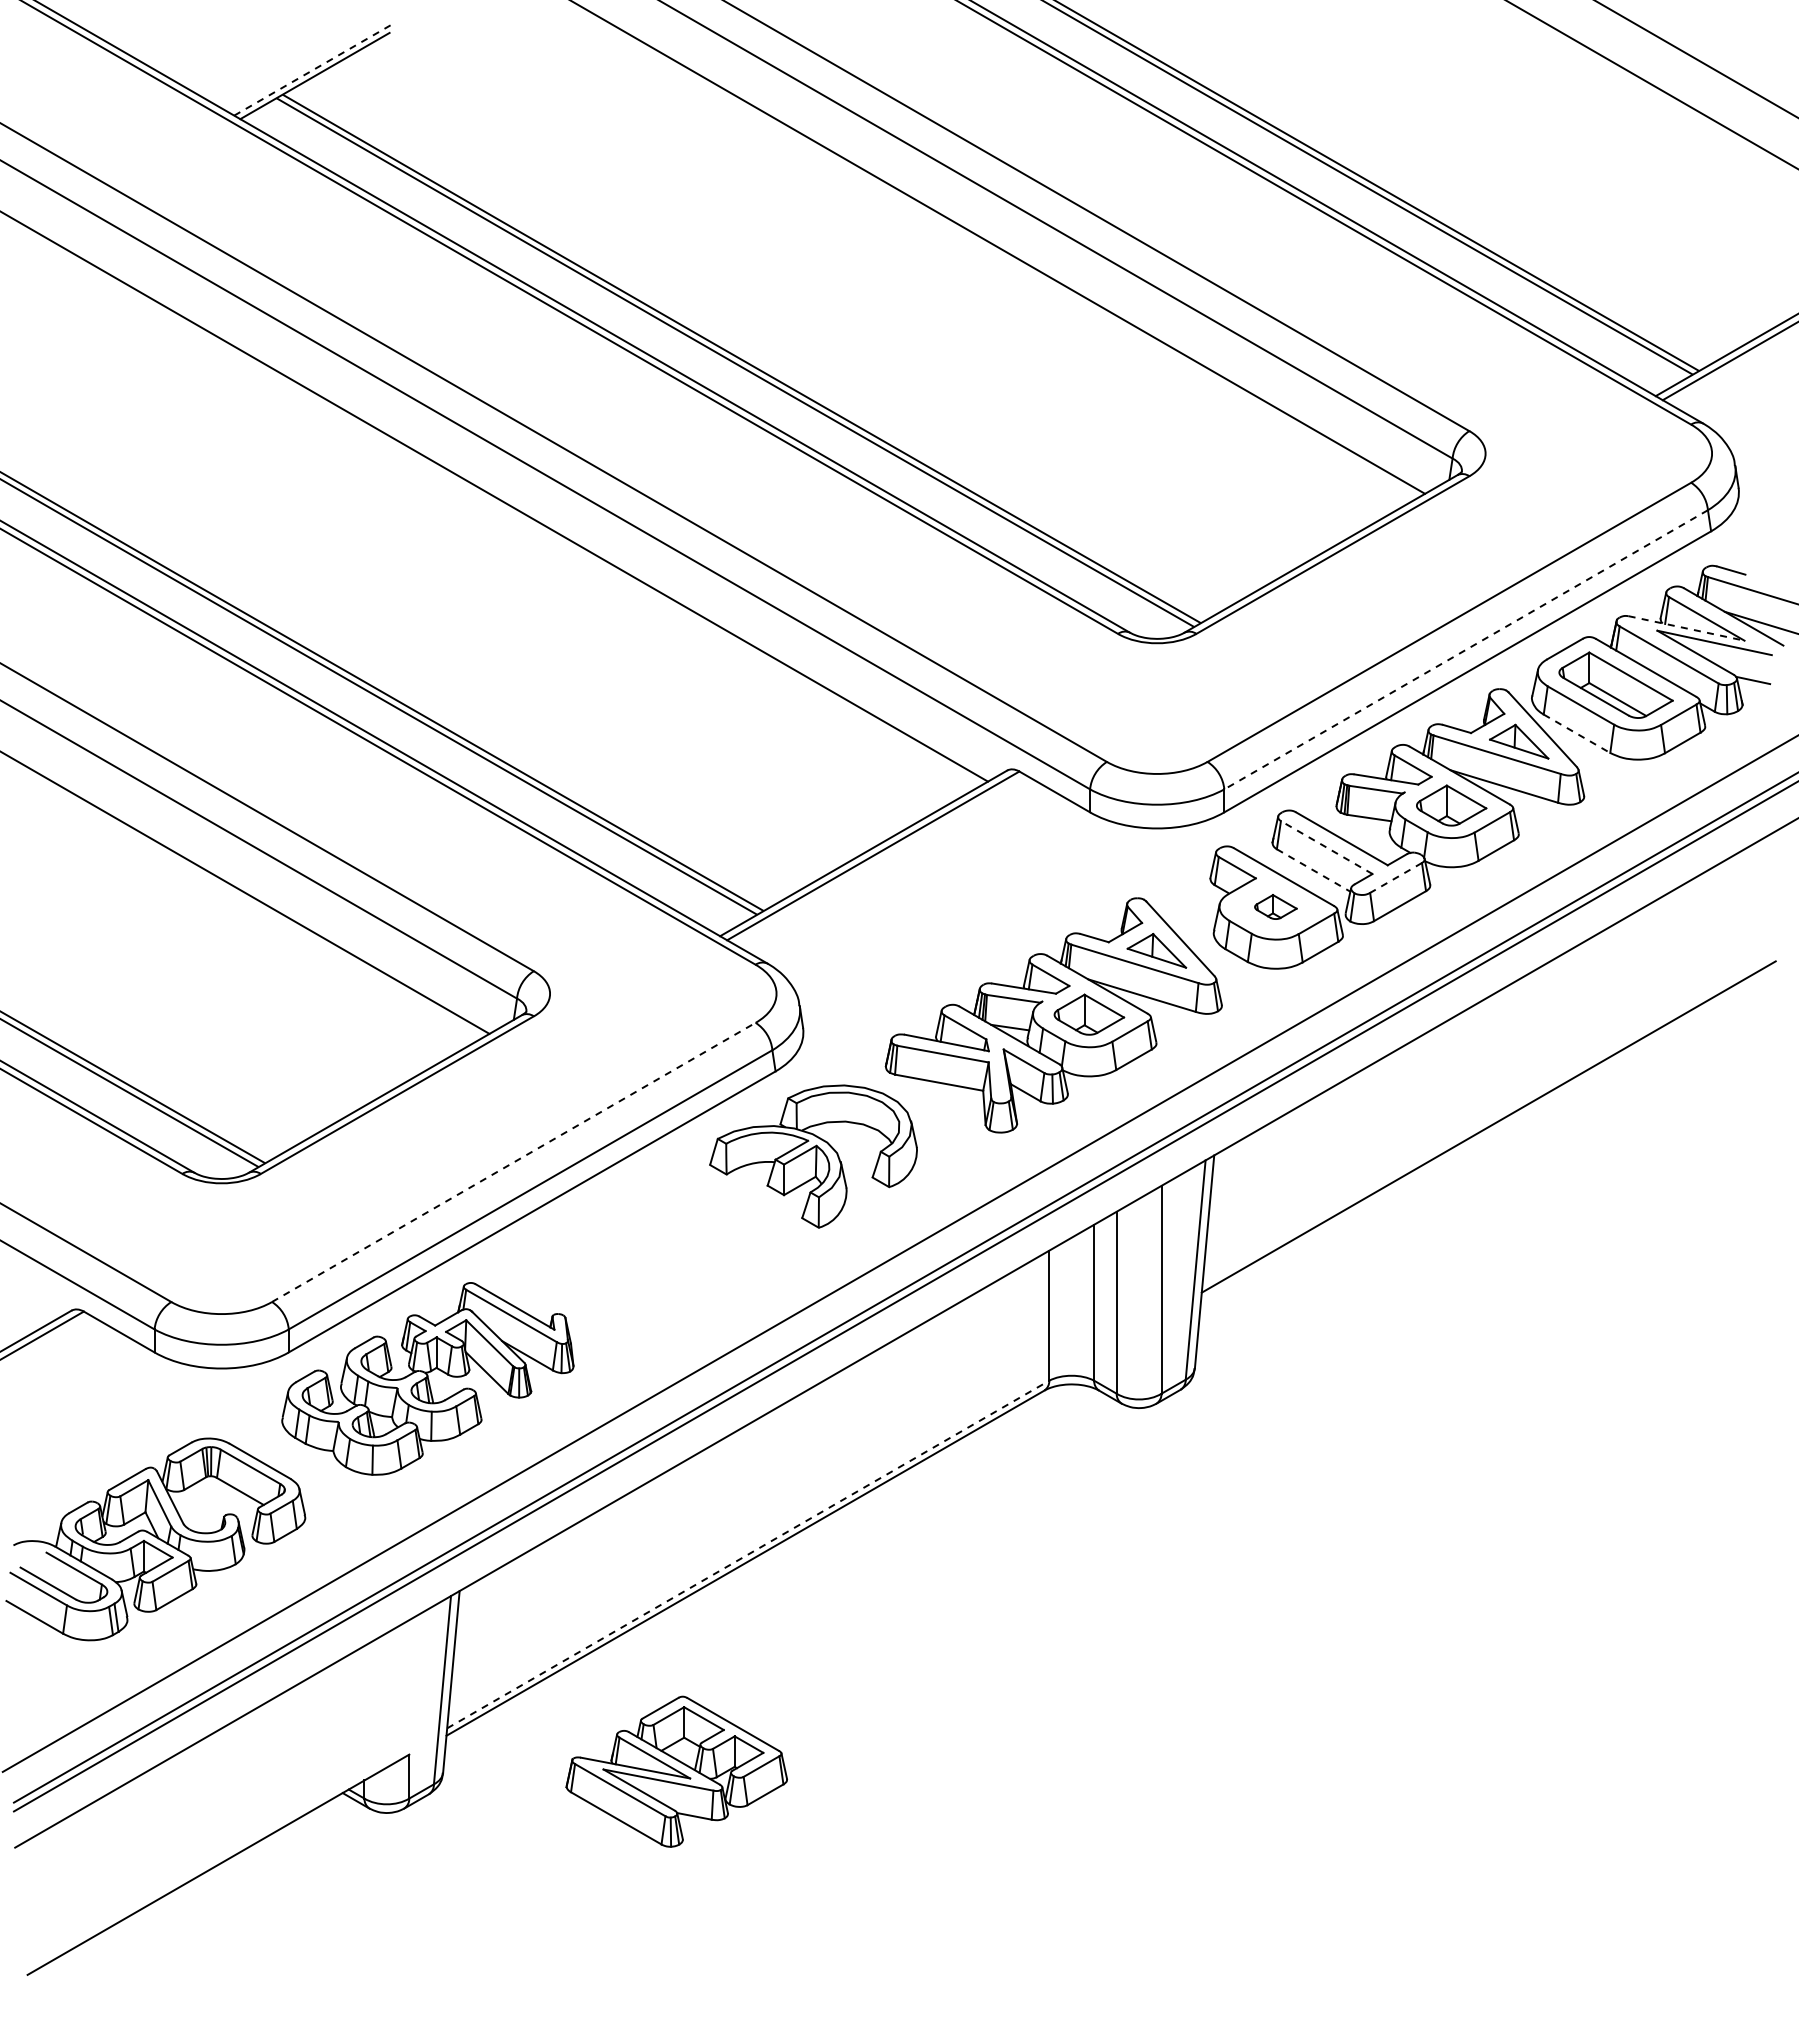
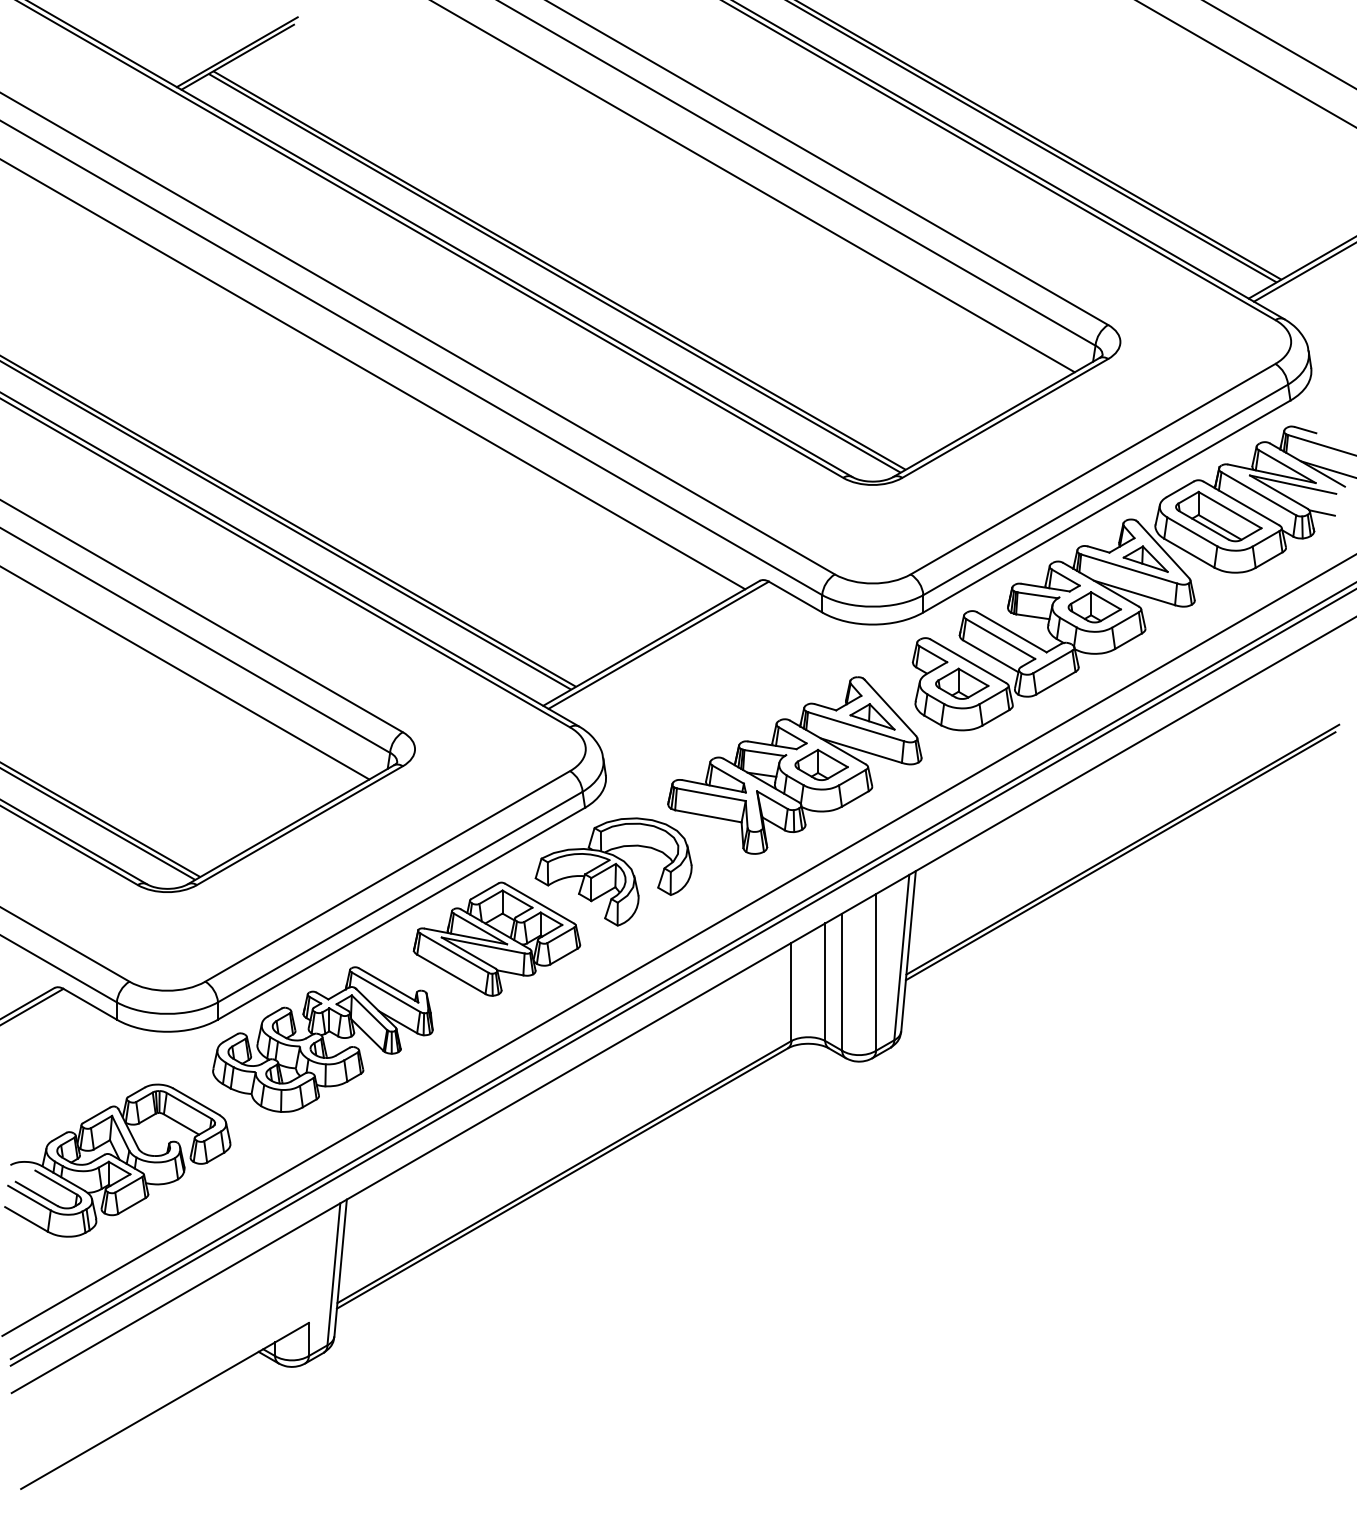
line: (314, 69) -> (237, 52), dashed -> solid
line: (1687, 628) -> (1272, 473), dashed -> solid
line: (1465, 650) -> (1105, 490), dashed -> solid
line: (1577, 734) -> (1189, 553), dashed -> solid
line: (1326, 847) -> (1000, 638), dashed -> solid
line: (1314, 870) -> (991, 656), dashed -> solid
line: (1396, 877) -> (1053, 661), dashed -> solid
part: (1275, 906) -> (962, 683), size x1.67
line: (1485, 1135) -> (1120, 856), added
line: (514, 1162) -> (388, 876), dashed -> solid
line: (748, 1554) -> (564, 1172), dashed -> solid
part: (676, 1771) -> (496, 939), moved

